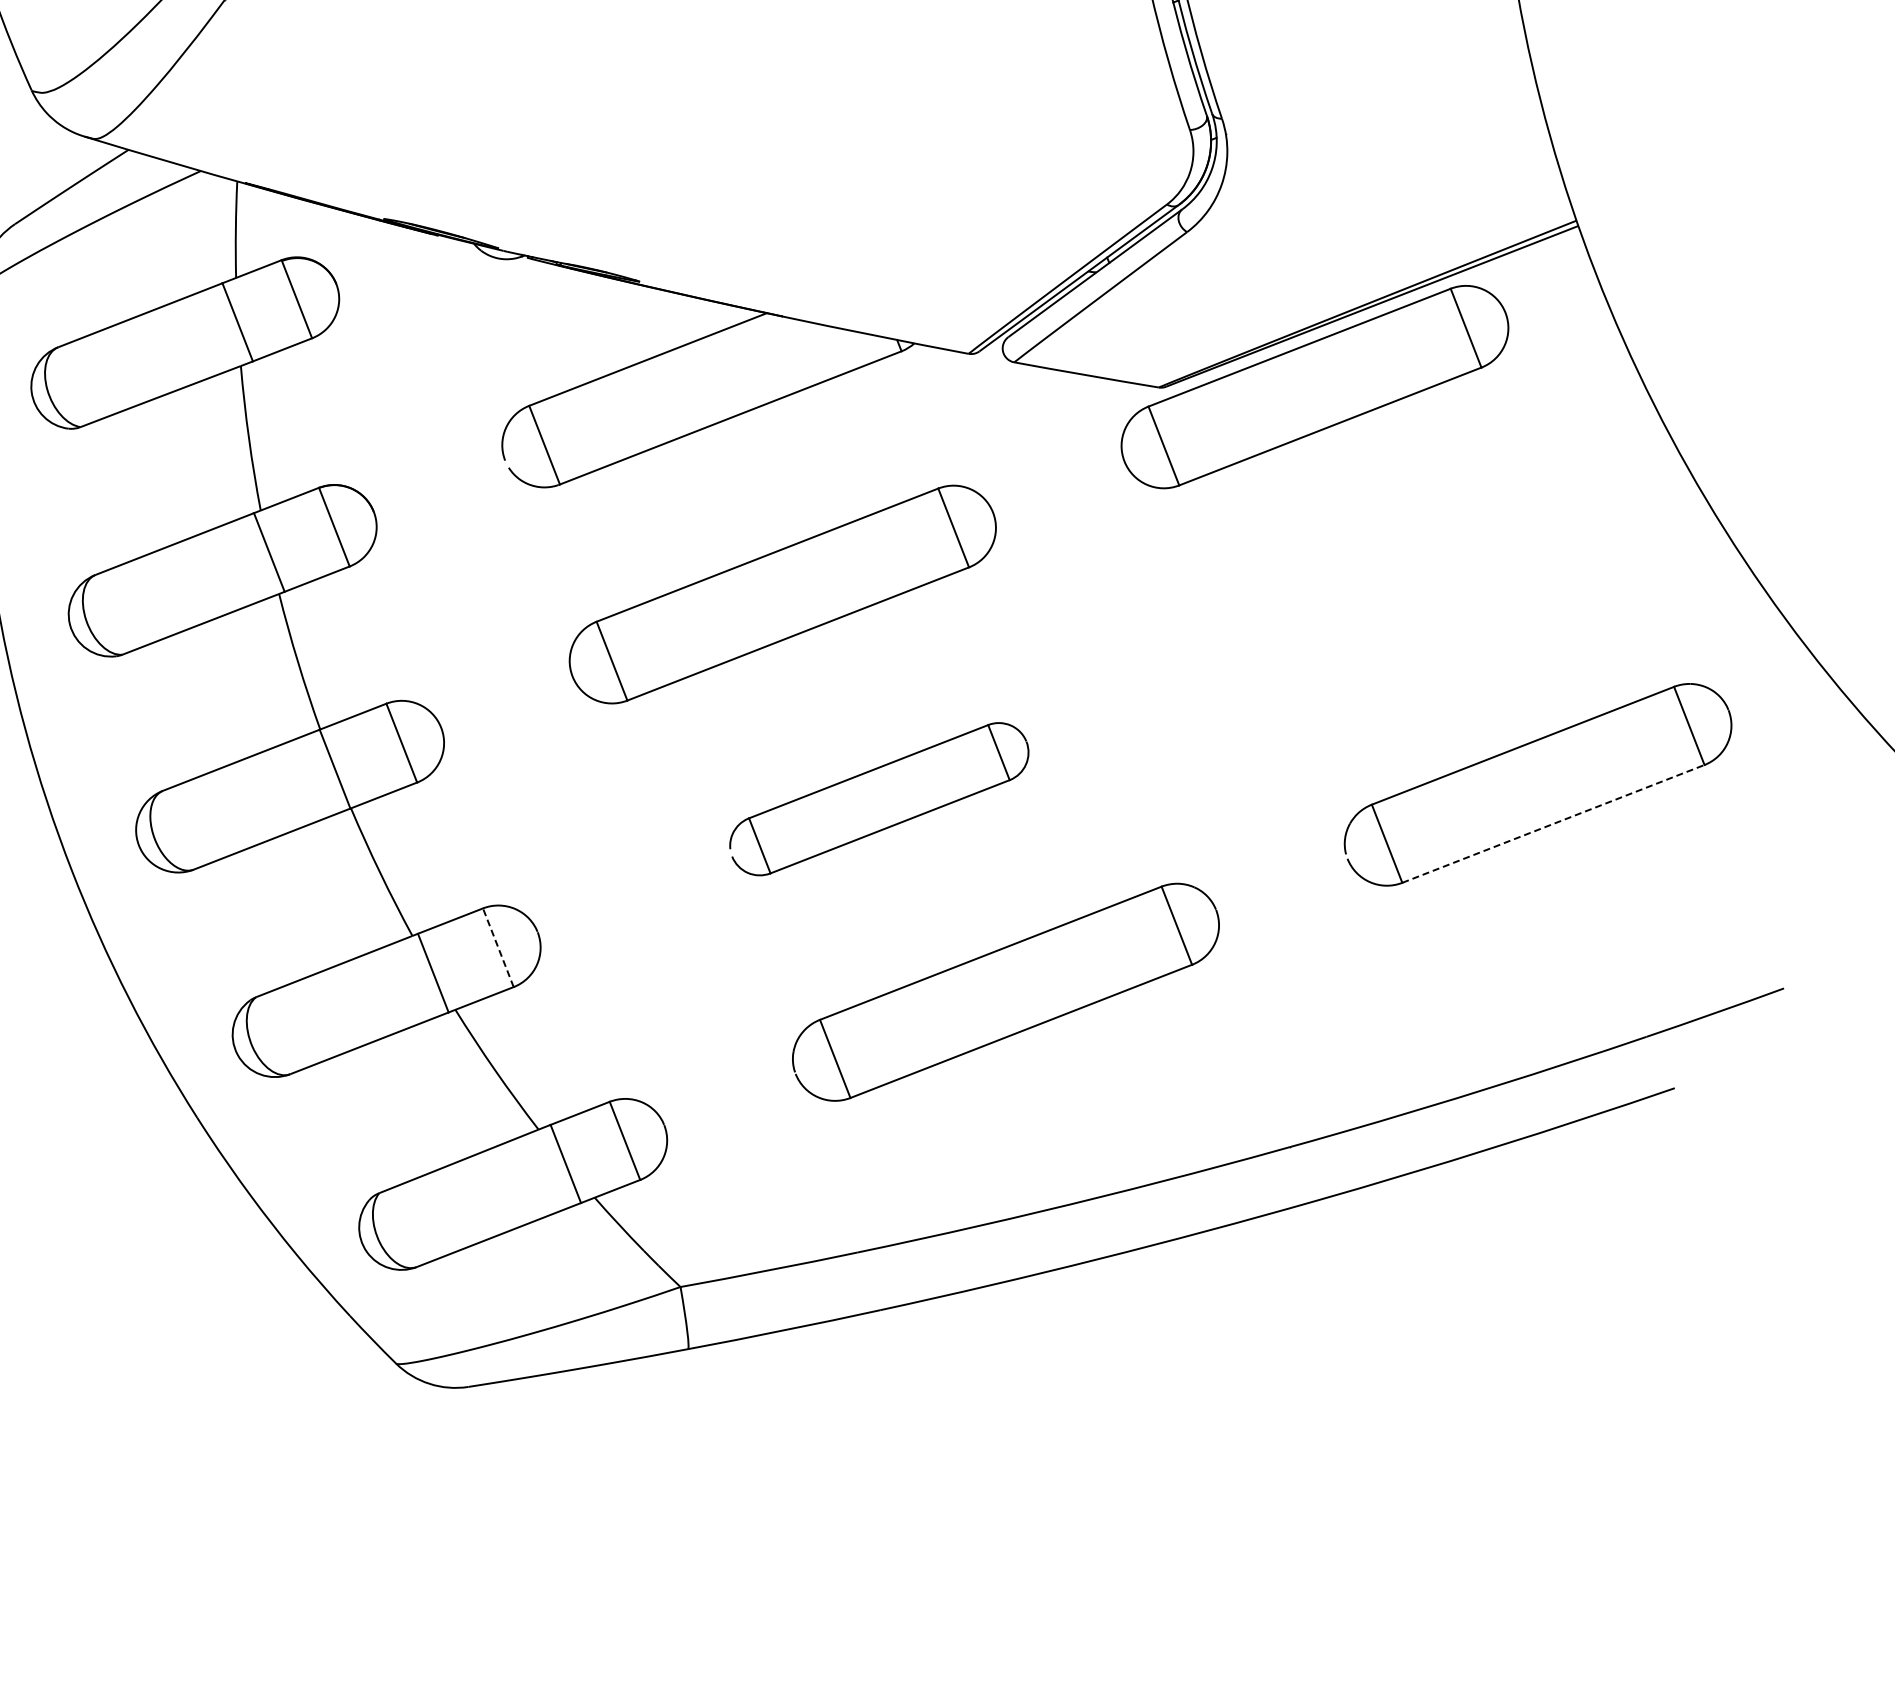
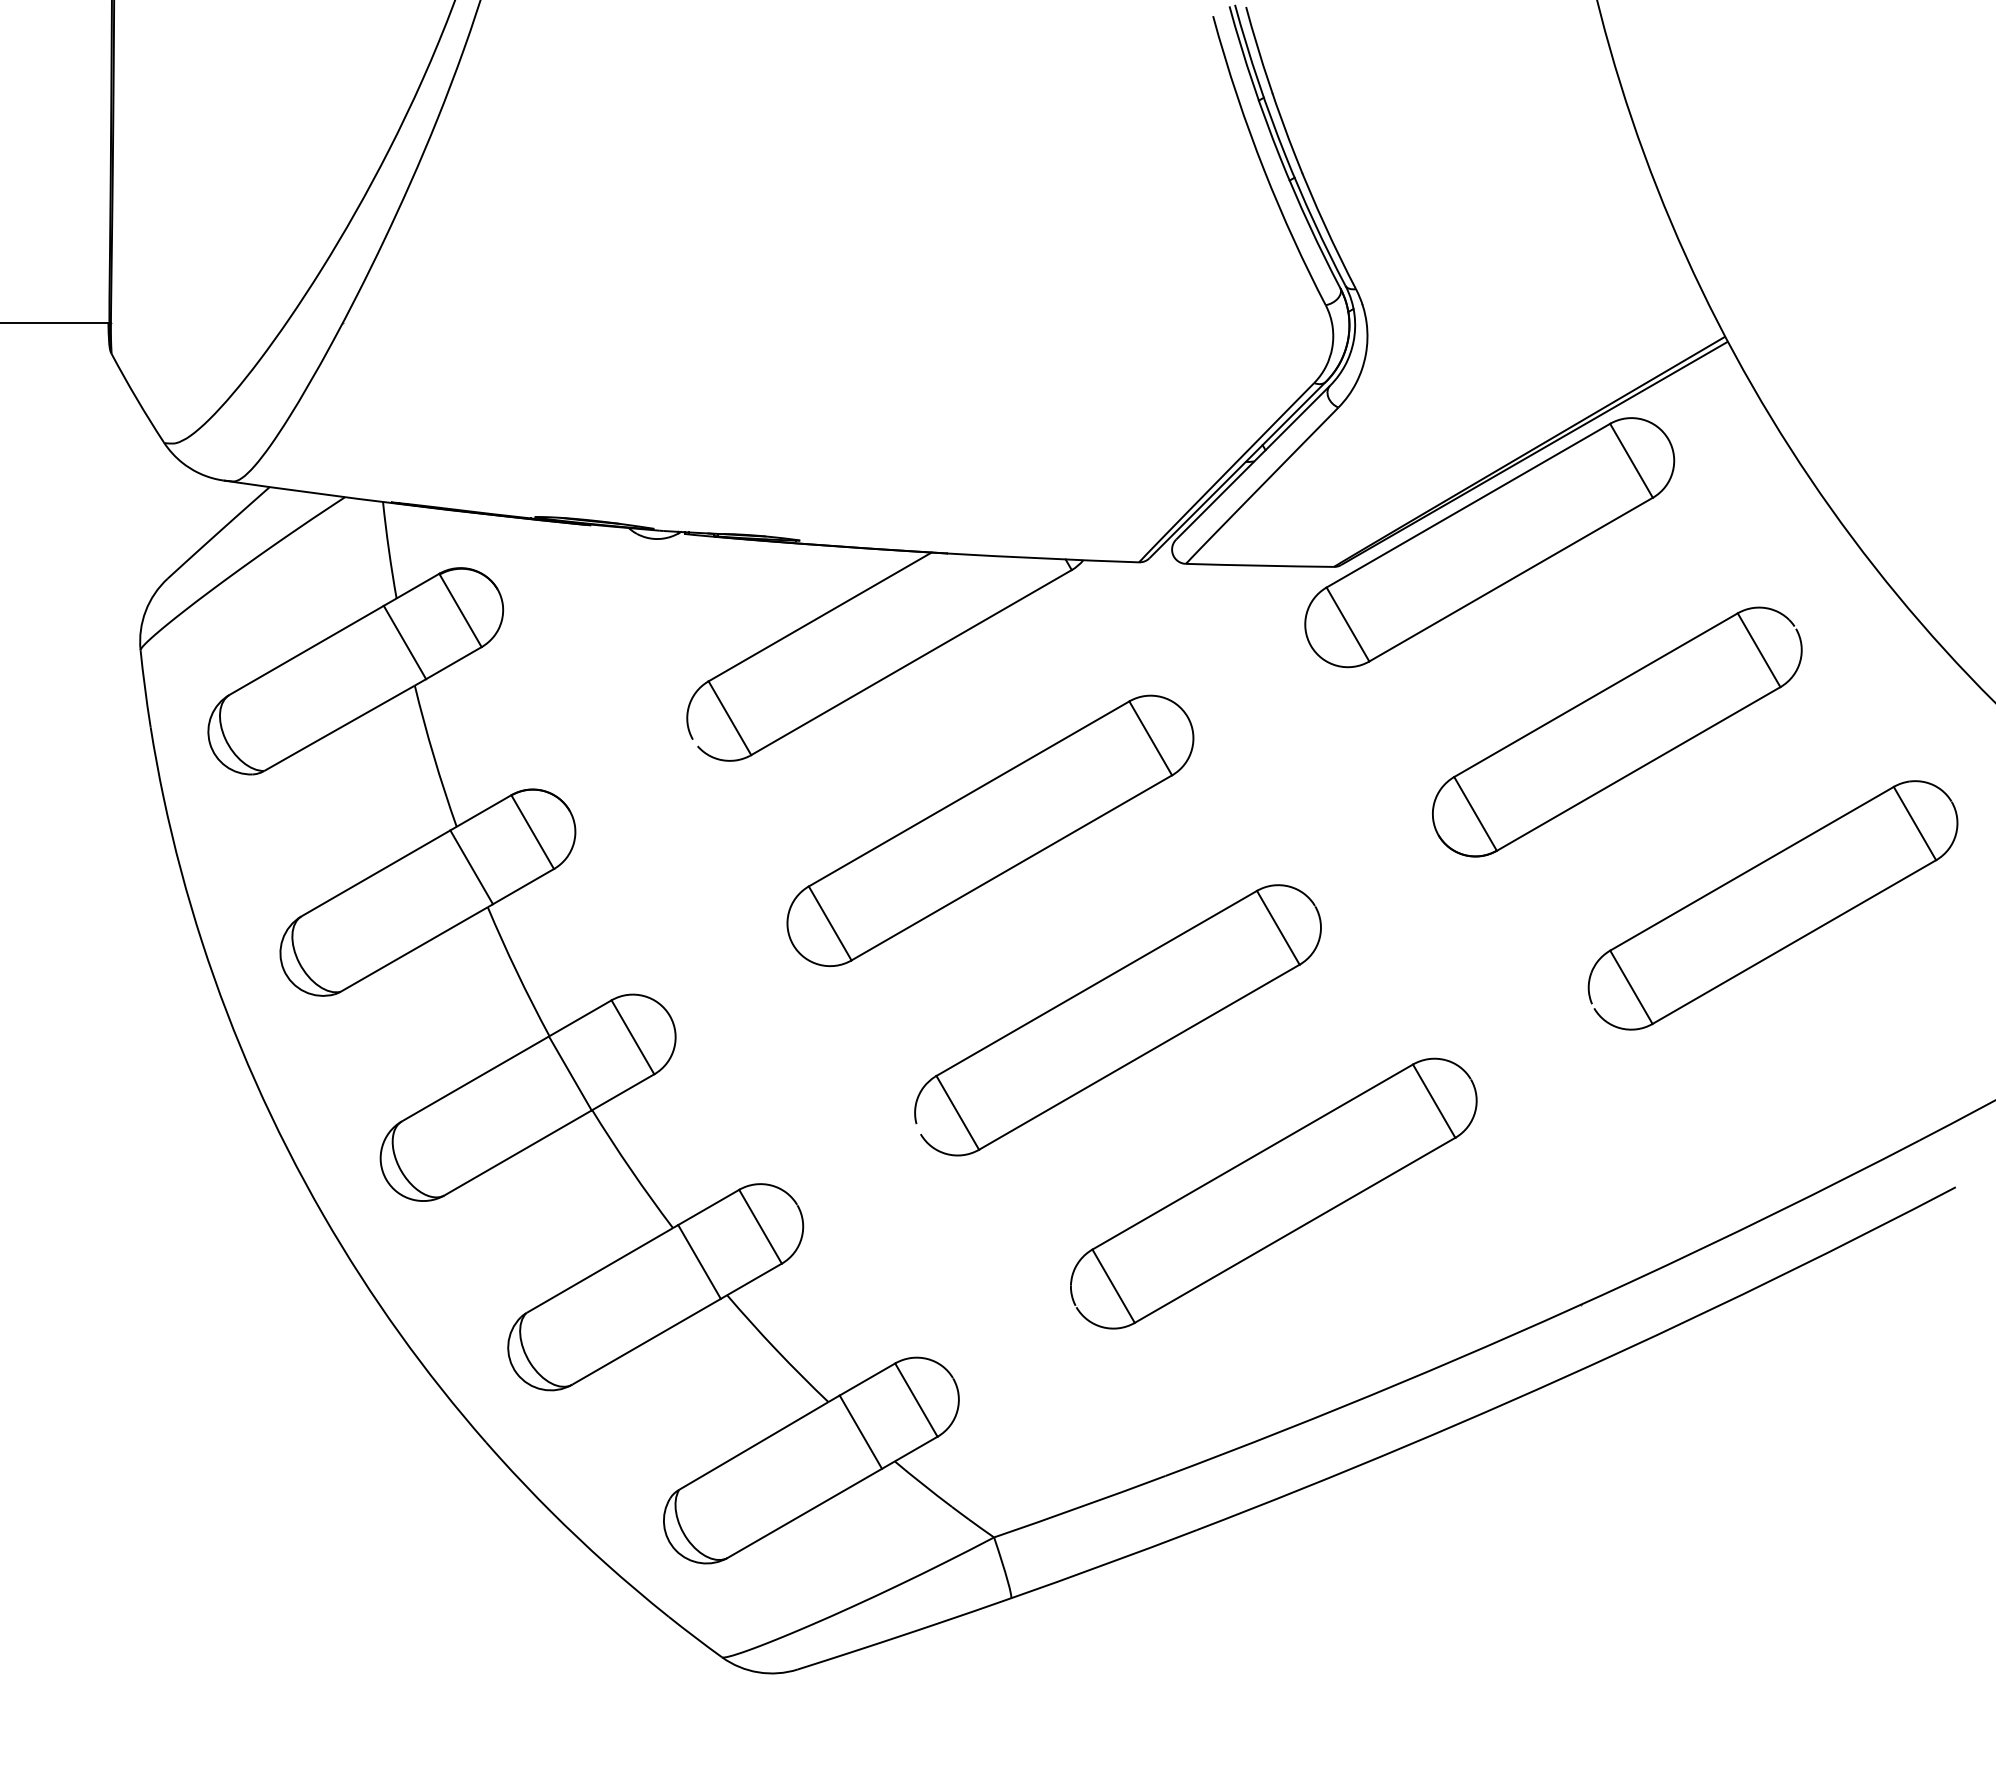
part: (1411, 591) -> (1617, 731), added
part: (878, 799) -> (1117, 1020), size x1.43
line: (1553, 824) -> (1794, 942), dashed -> solid
line: (498, 947) -> (760, 1226), dashed -> solid

